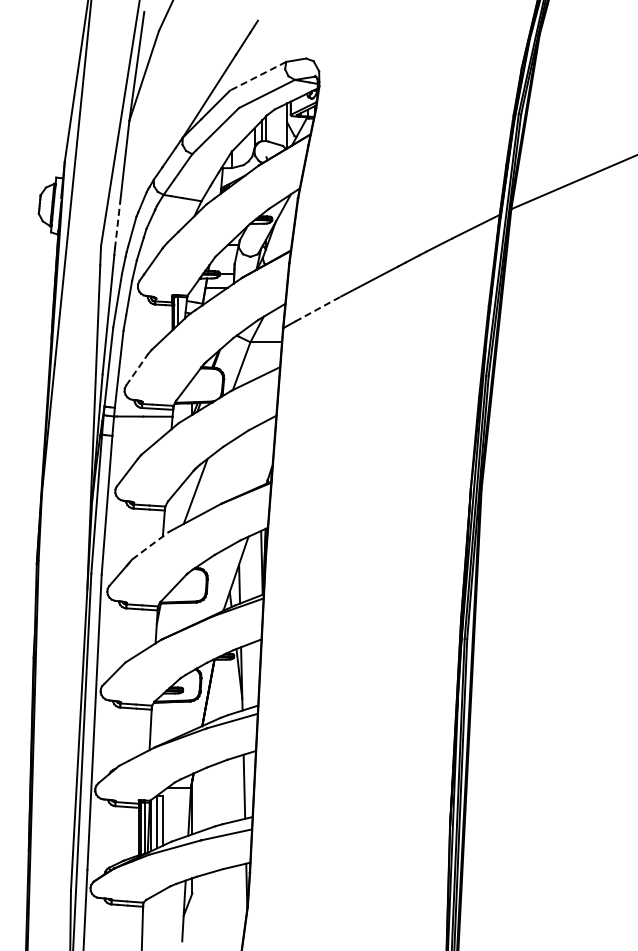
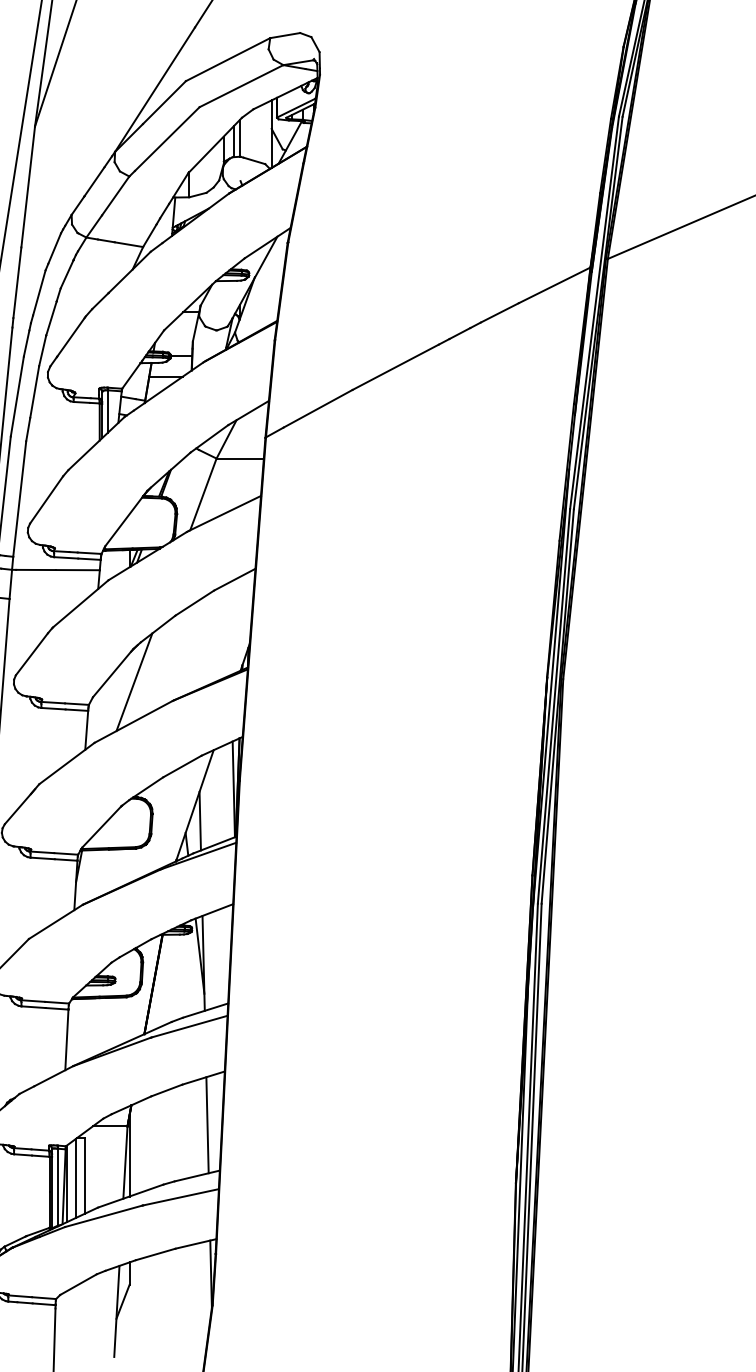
line: (258, 76) -> (228, 59), dashed -> solid
line: (117, 225) -> (17, 283), dashed -> solid
line: (318, 308) -> (318, 407), dashed -> solid
line: (137, 369) -> (47, 499), dashed -> solid
line: (151, 545) -> (68, 763), dashed -> solid

